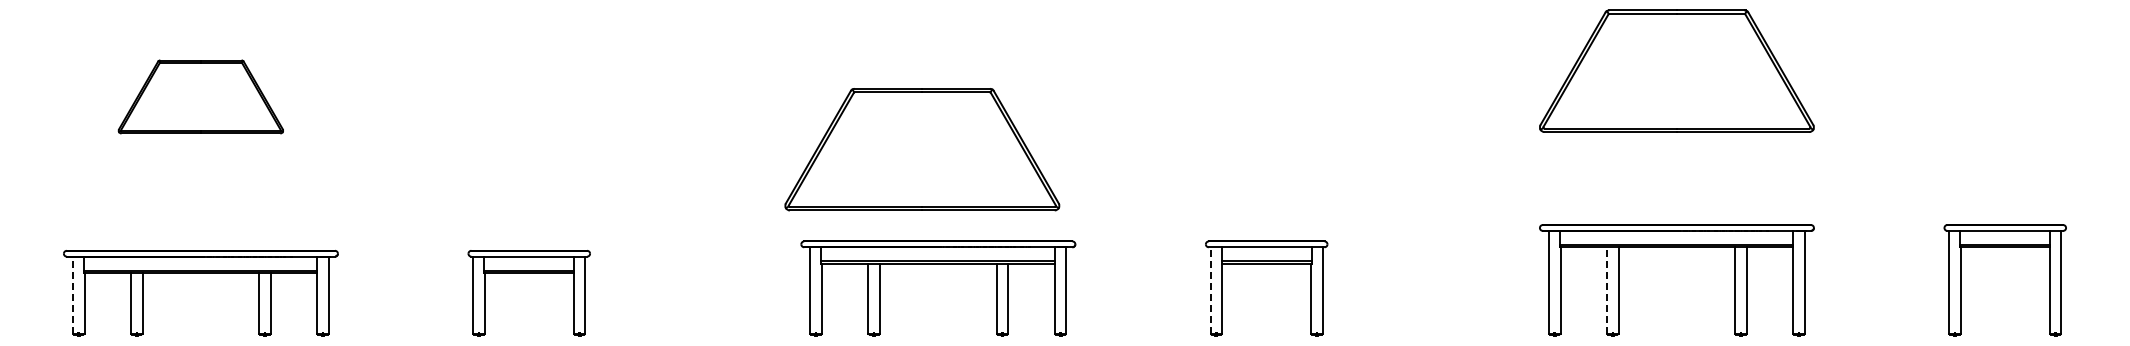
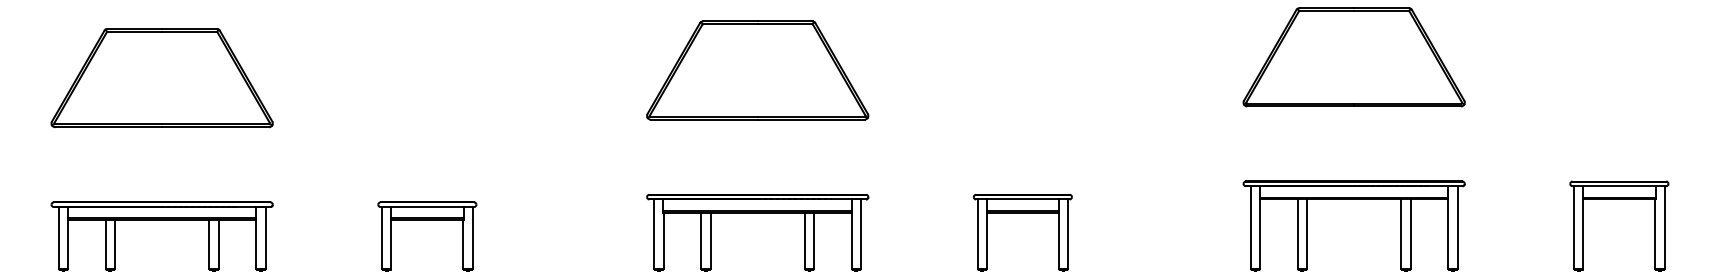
part: (200, 96) -> (161, 77), size x1.67
part: (922, 149) -> (757, 70), moved
line: (1210, 290) -> (977, 234), dashed -> solid
line: (1606, 290) -> (1297, 234), dashed -> solid
line: (72, 295) -> (58, 238), dashed -> solid

